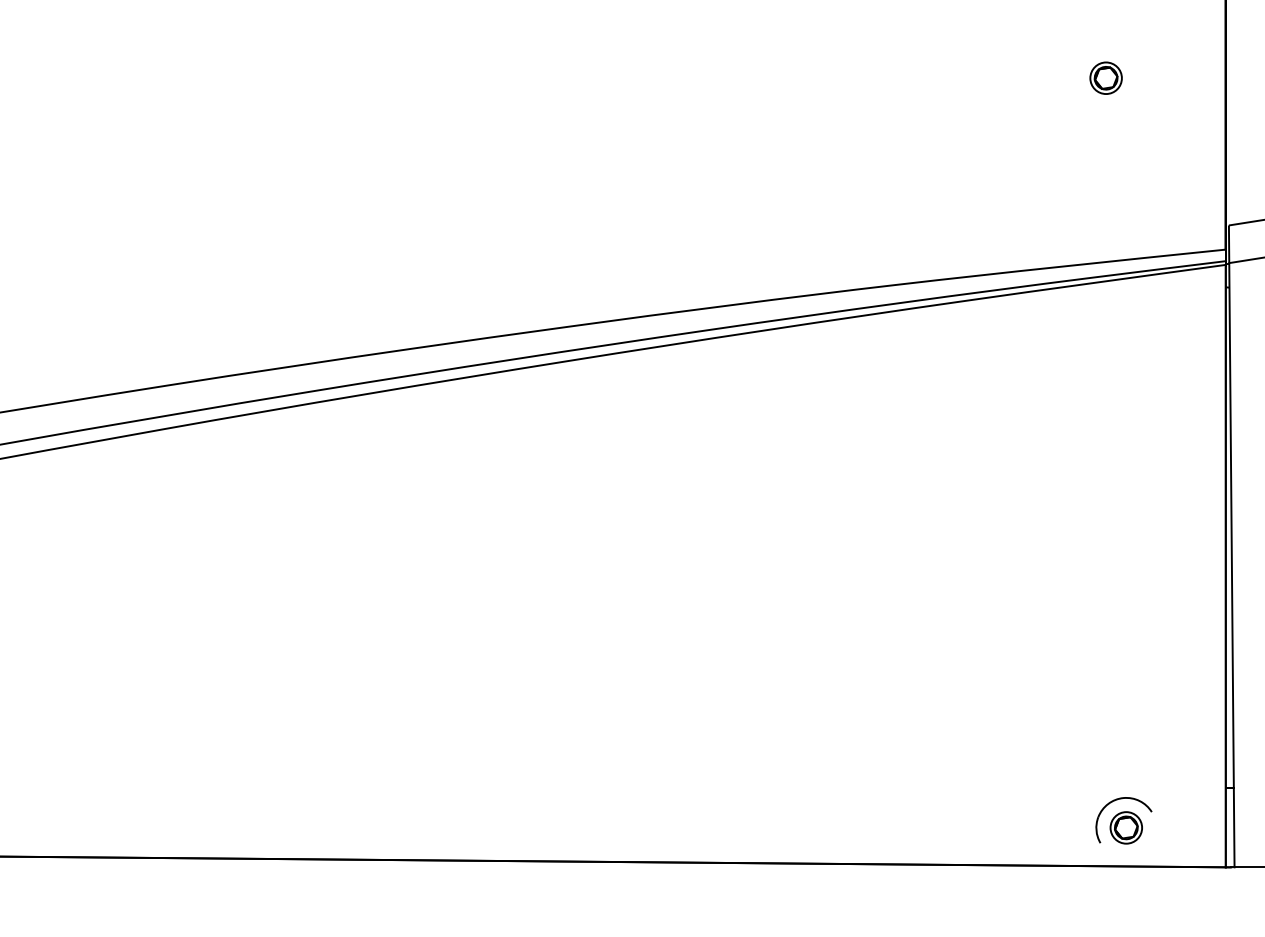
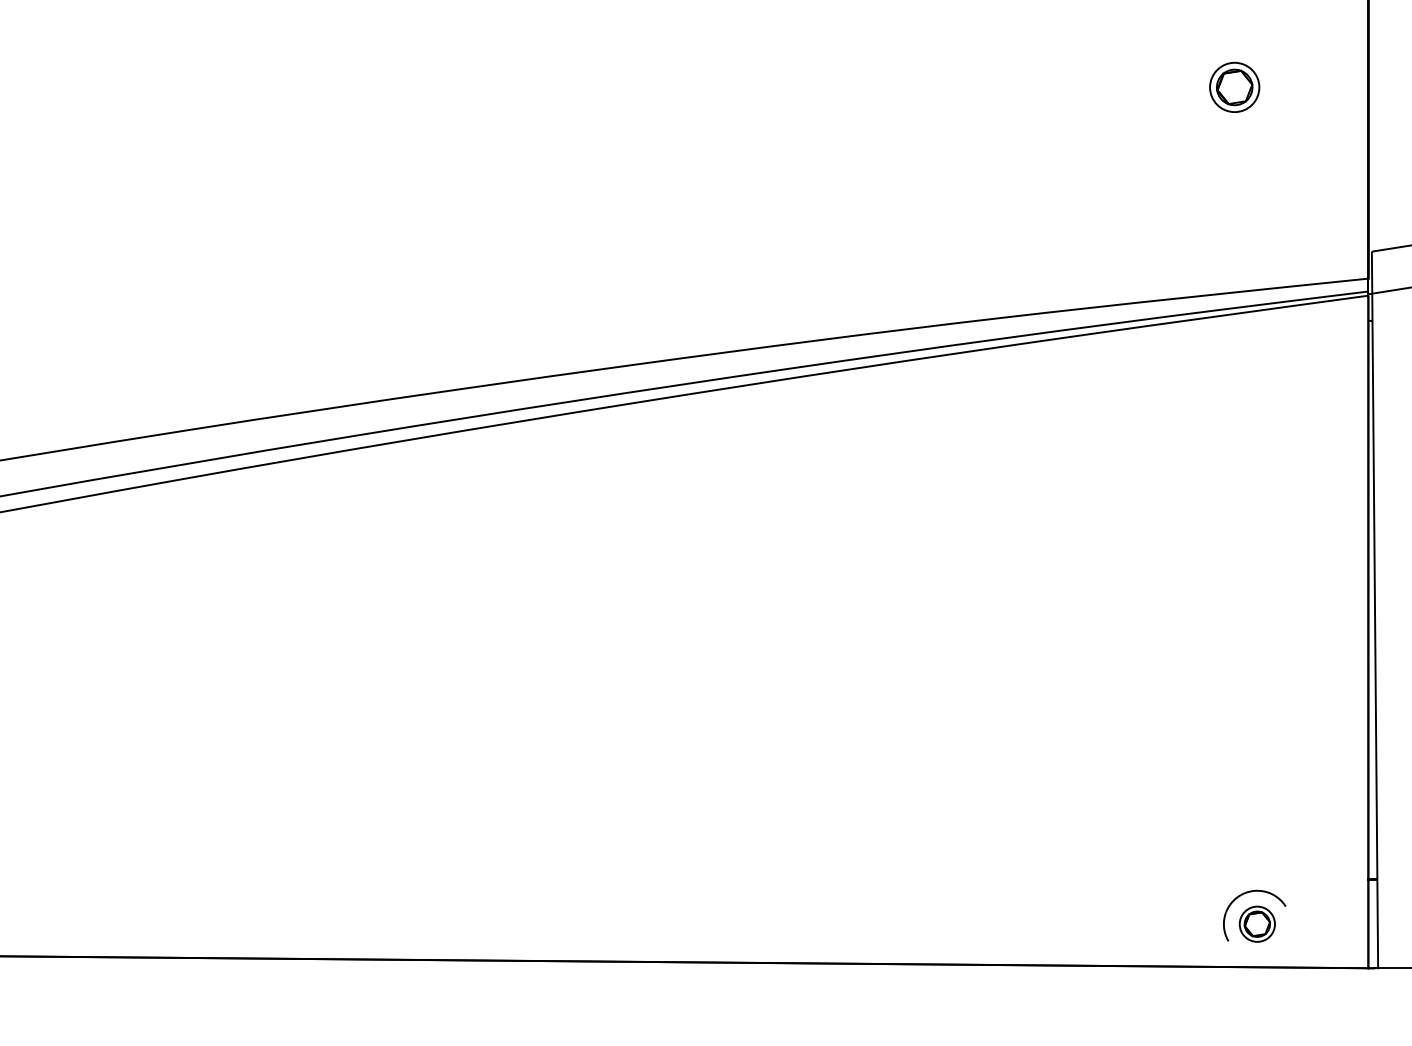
part: (1105, 77) -> (1234, 86), size x1.4

